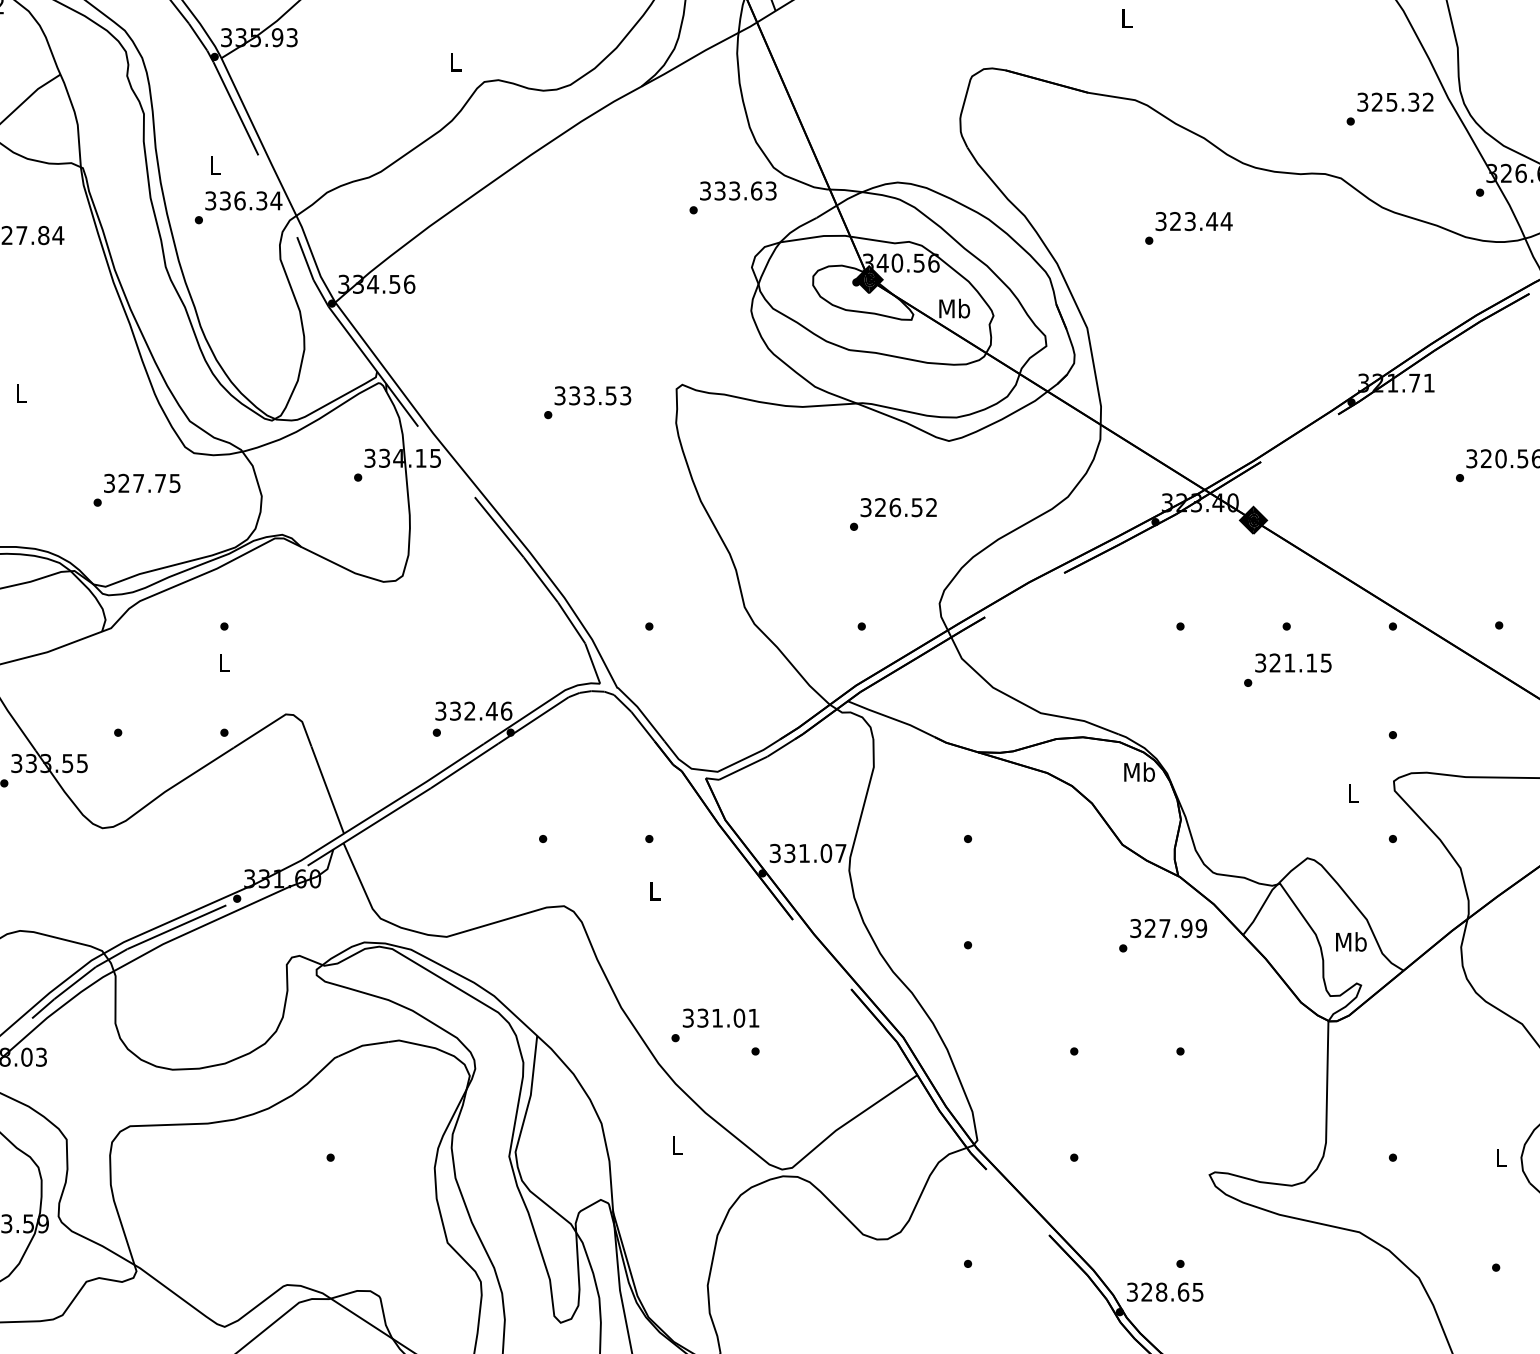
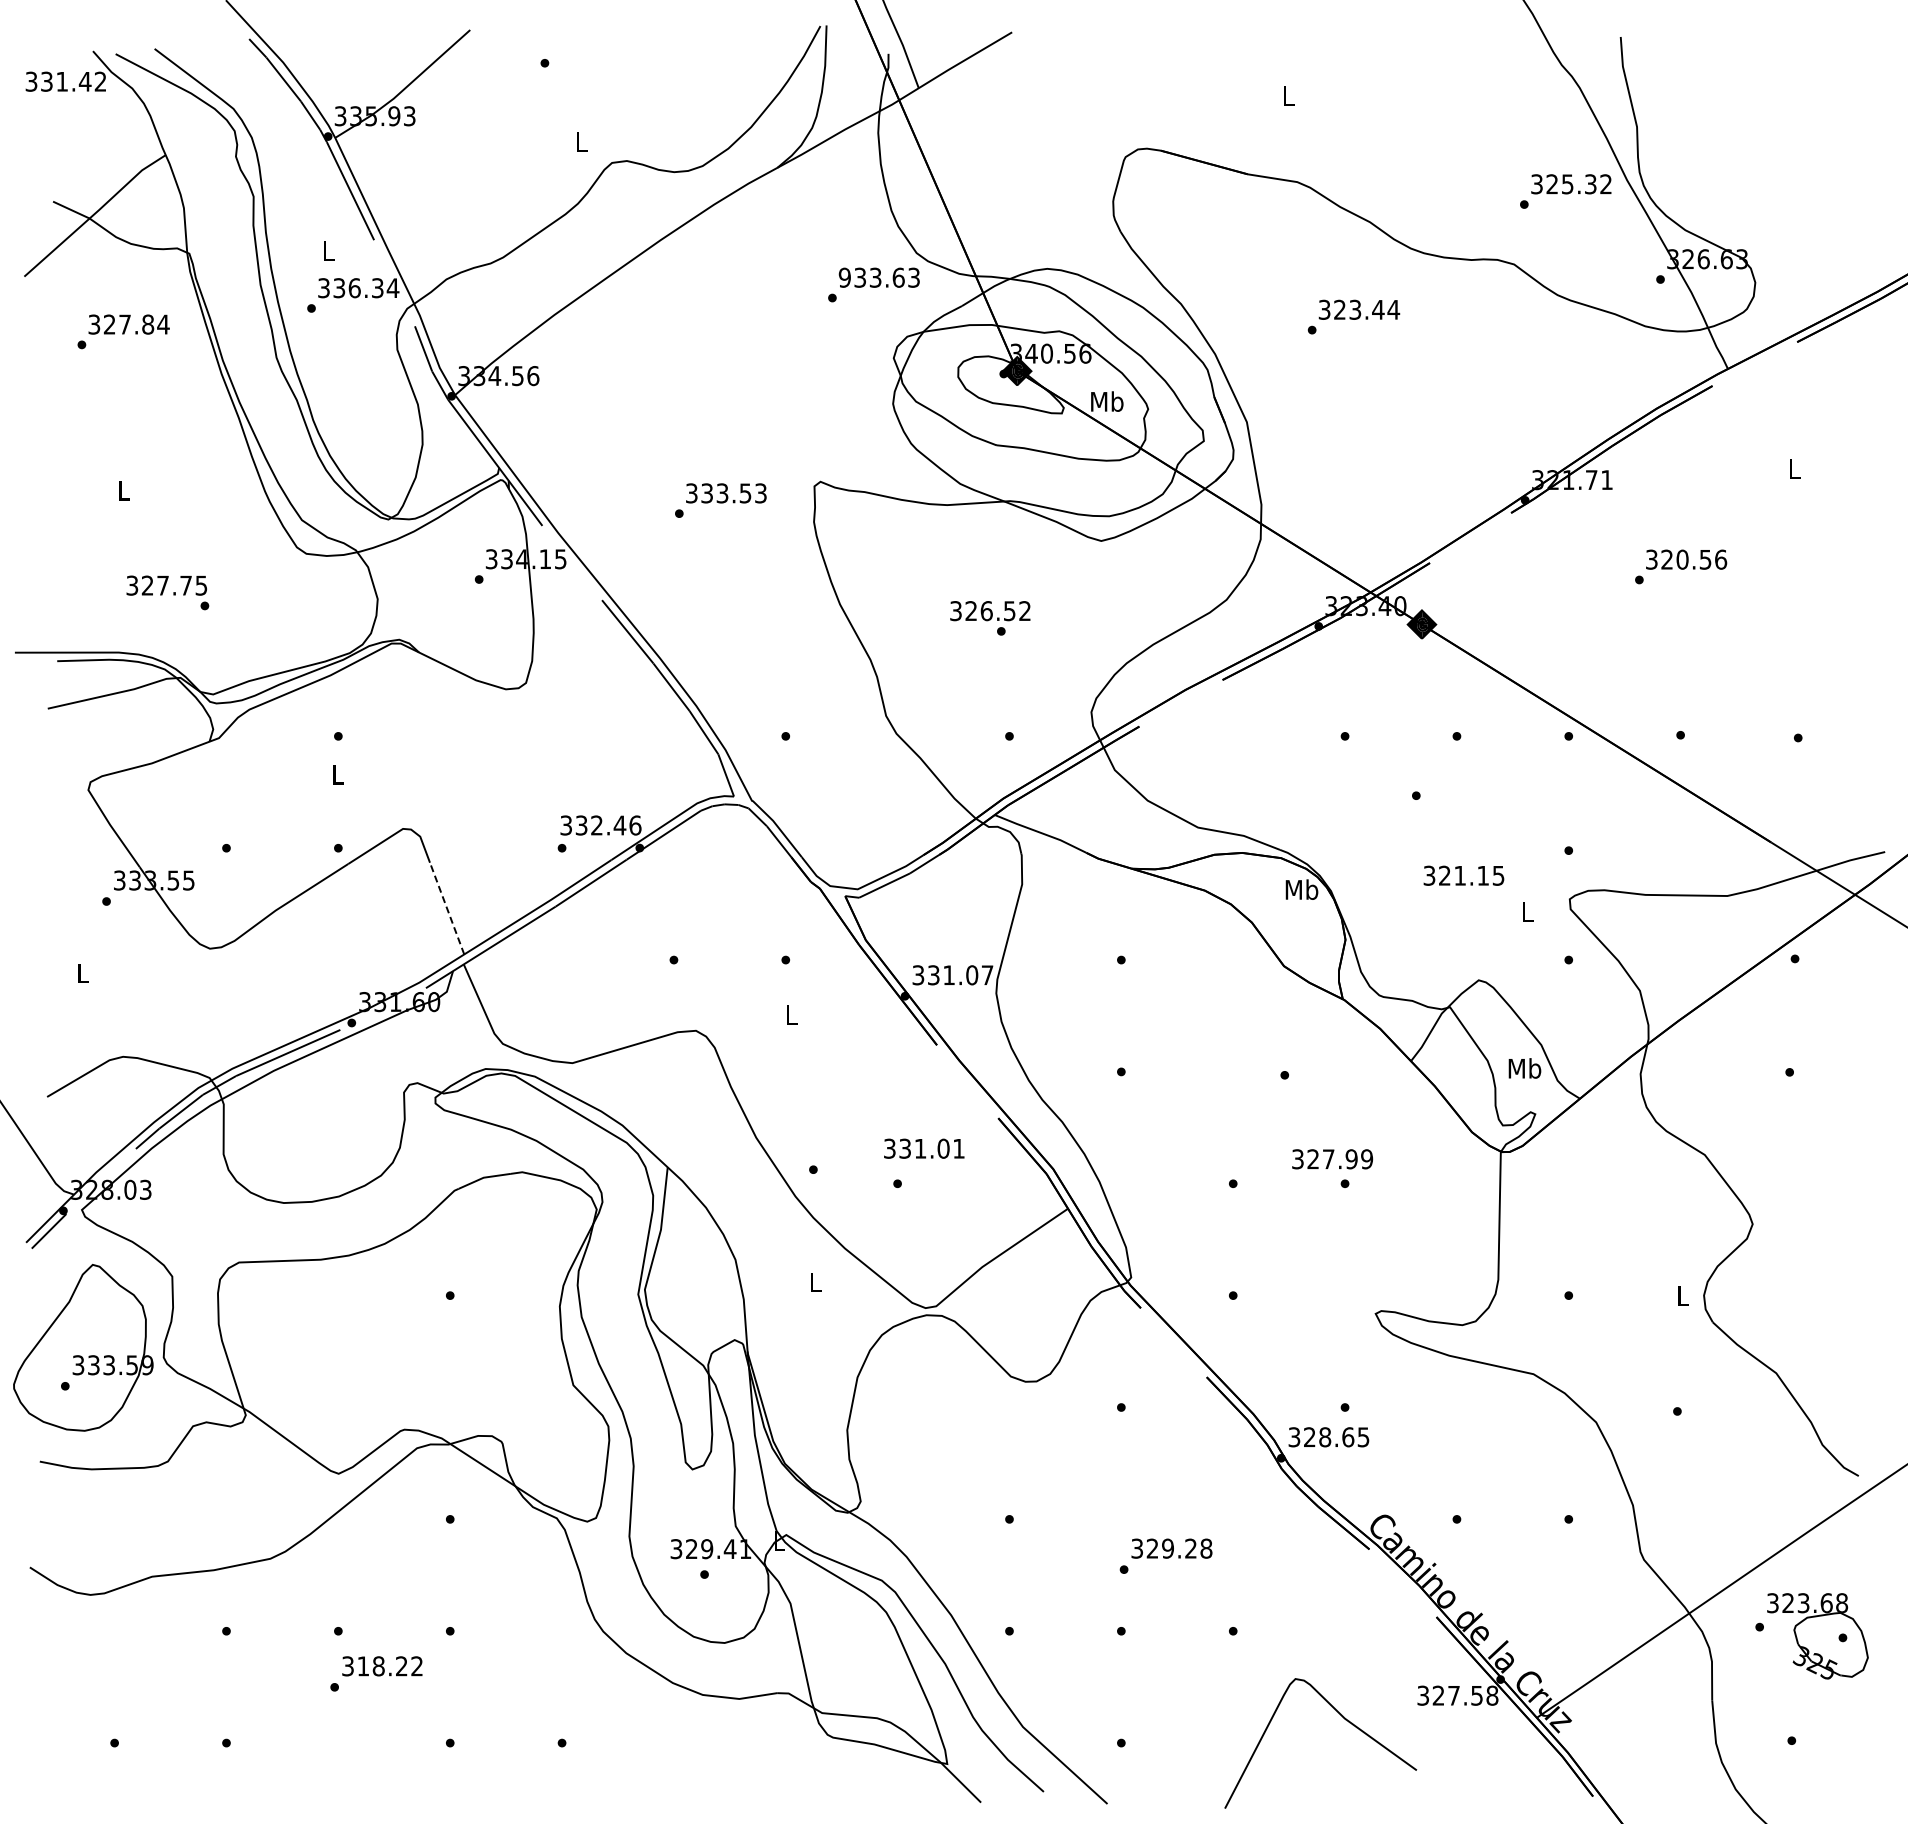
text: (705, 190) -> (844, 277), 333.63 -> 933.63
text: (141, 483) -> (166, 585), moved
text: (898, 507) -> (990, 611), moved
text: (1292, 662) -> (1463, 875), moved
line: (328, 790) -> (447, 908), solid -> dashed
text: (1168, 928) -> (1332, 1159), moved
text: (721, 1017) -> (924, 1148), moved

